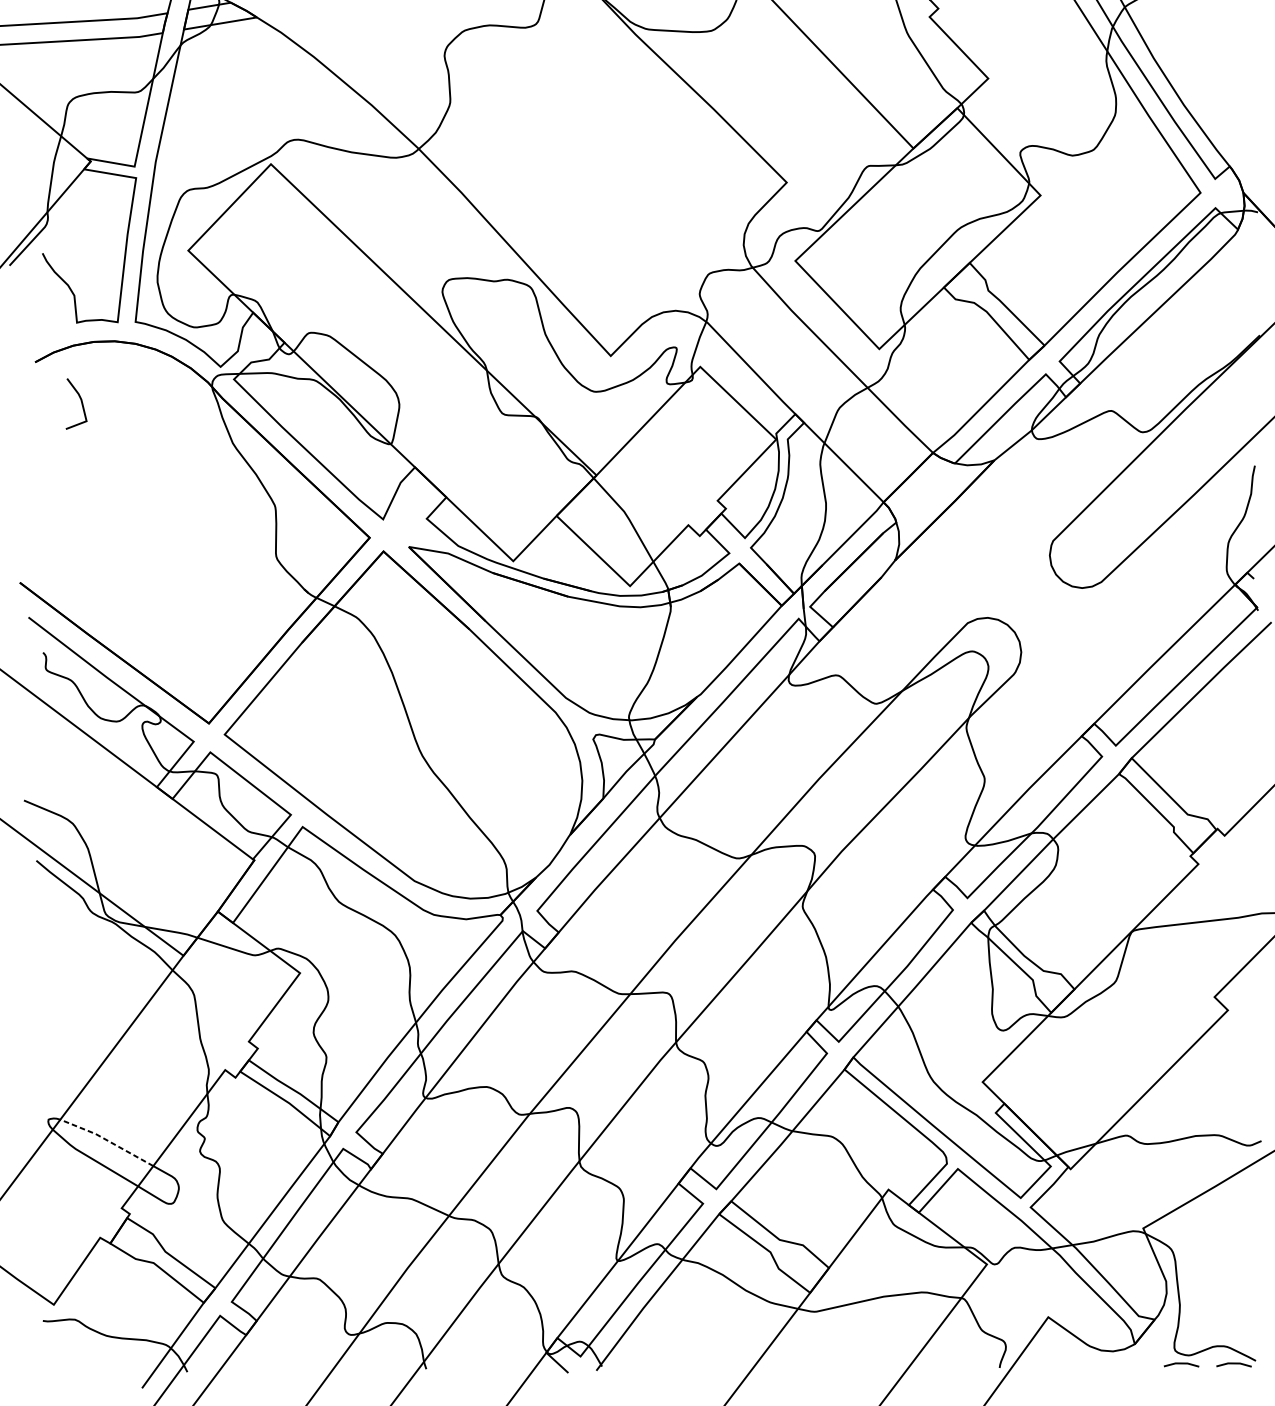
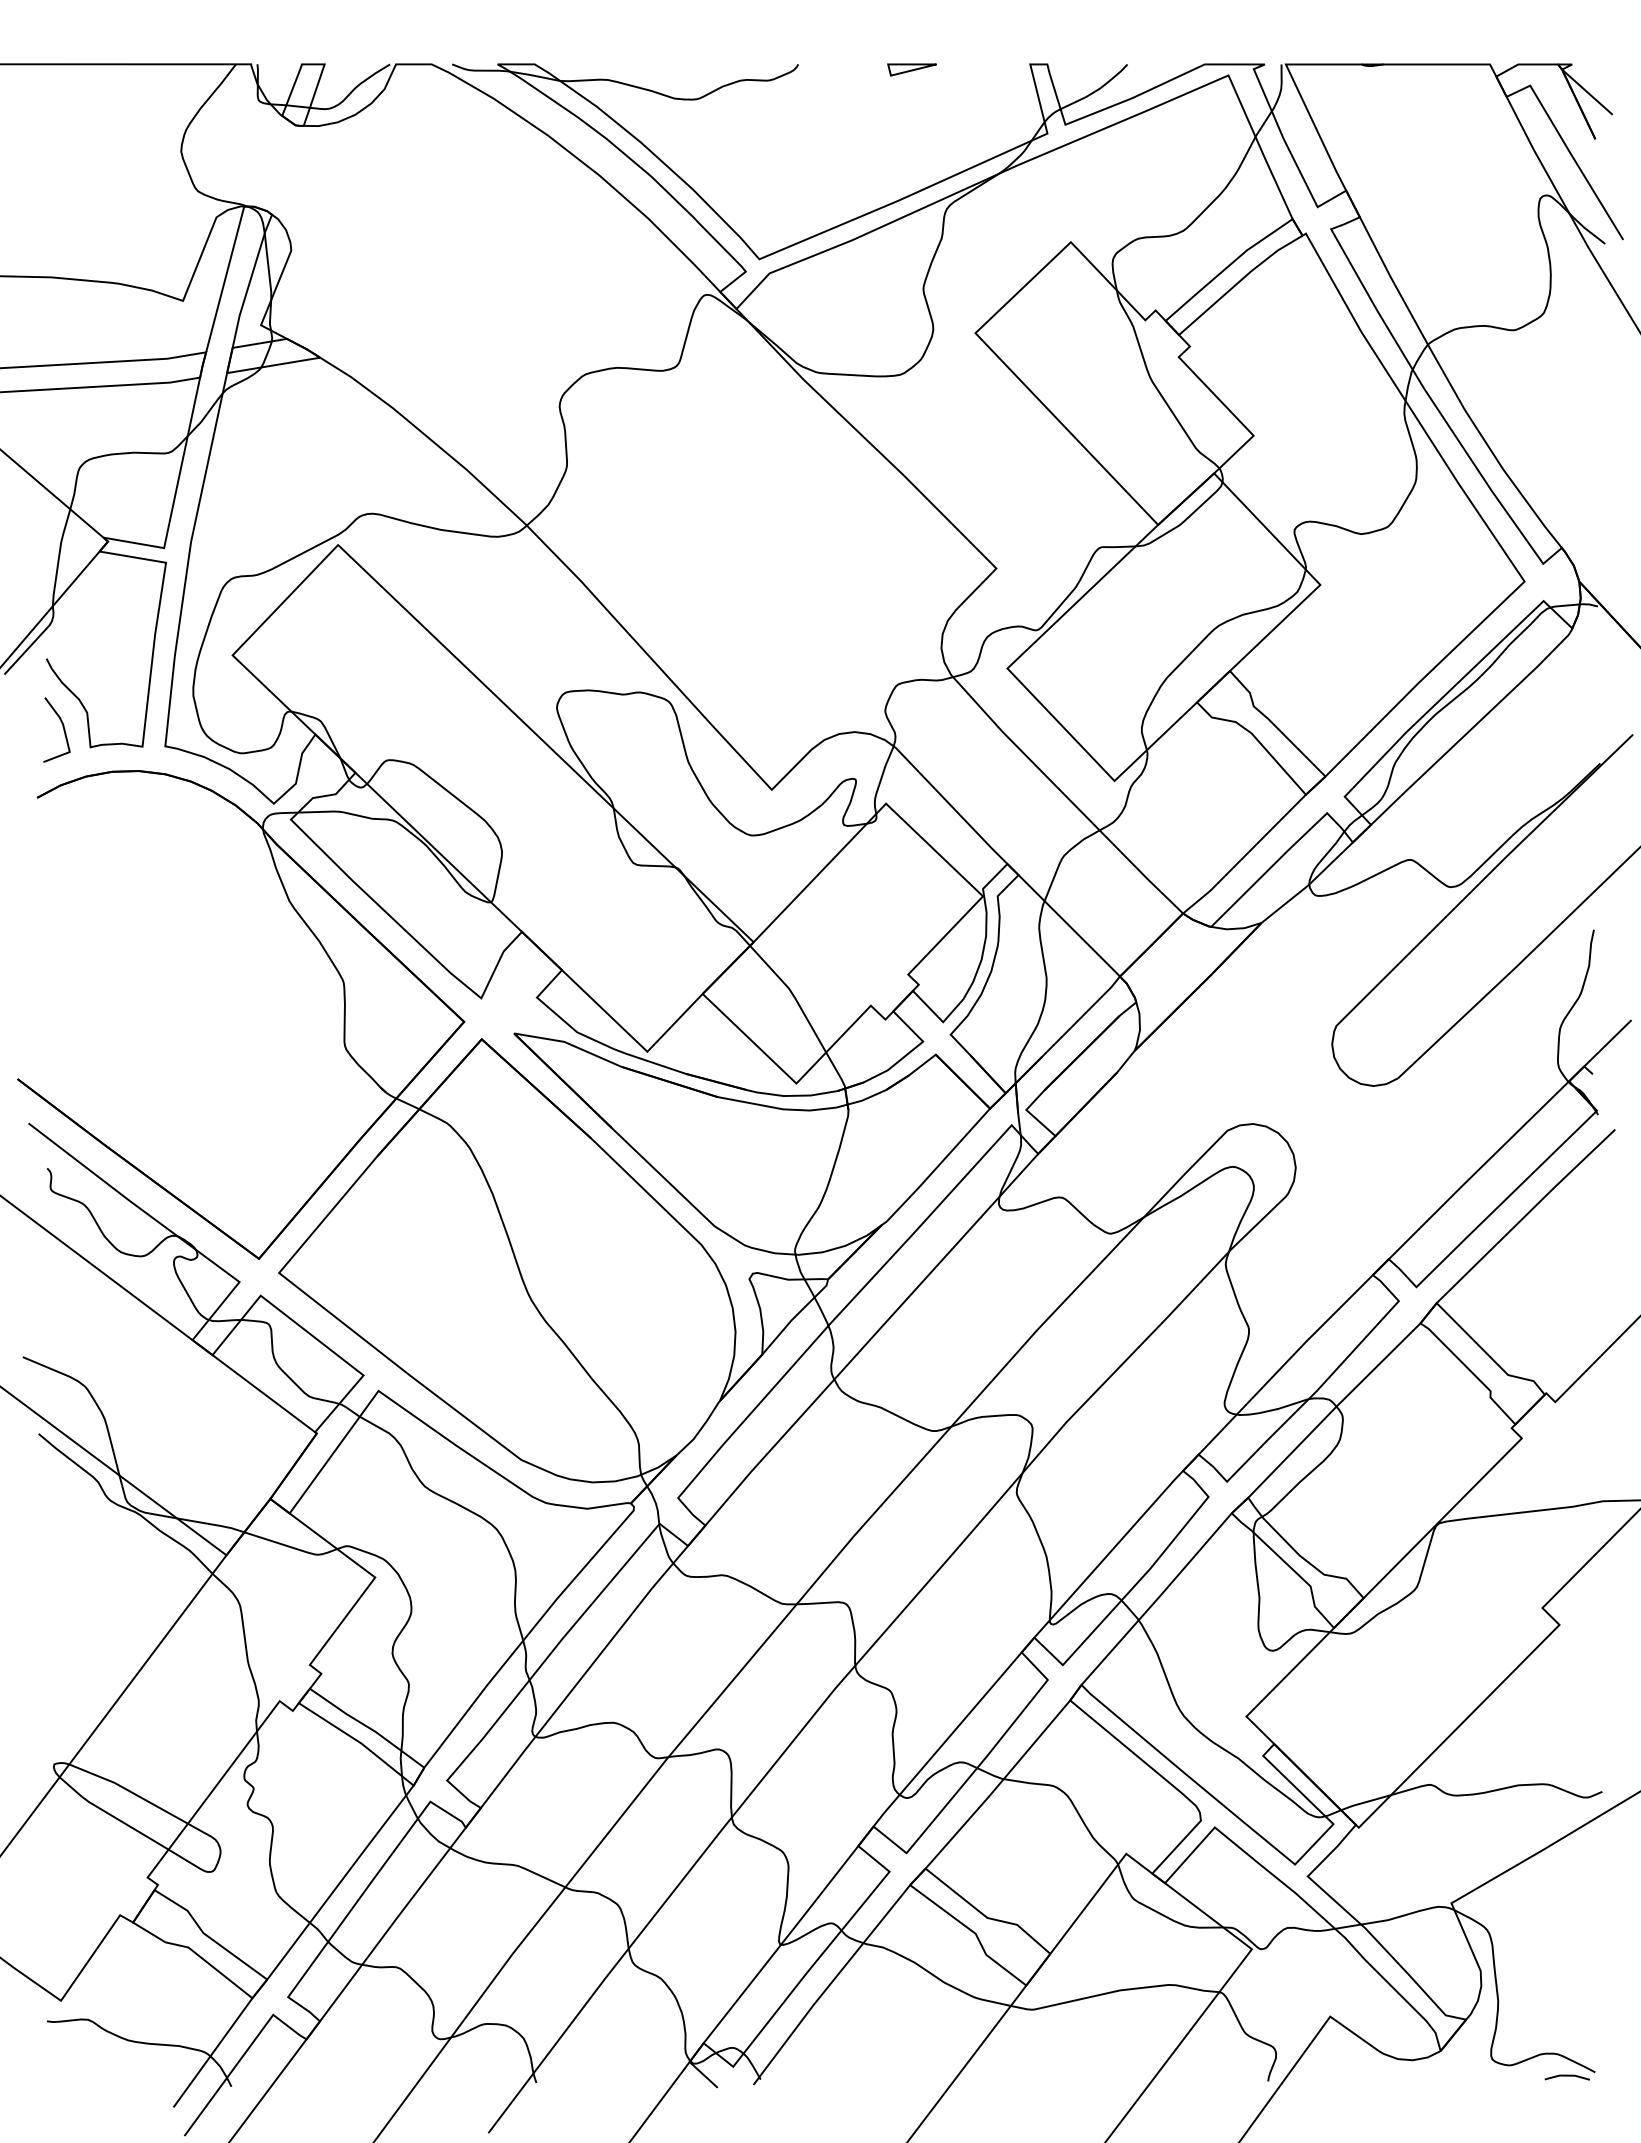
line: (80, 401) -> (62, 727), moved
line: (107, 1140) -> (129, 1791), dashed -> solid
line: (1180, 1364) -> (1499, 2076), removed

